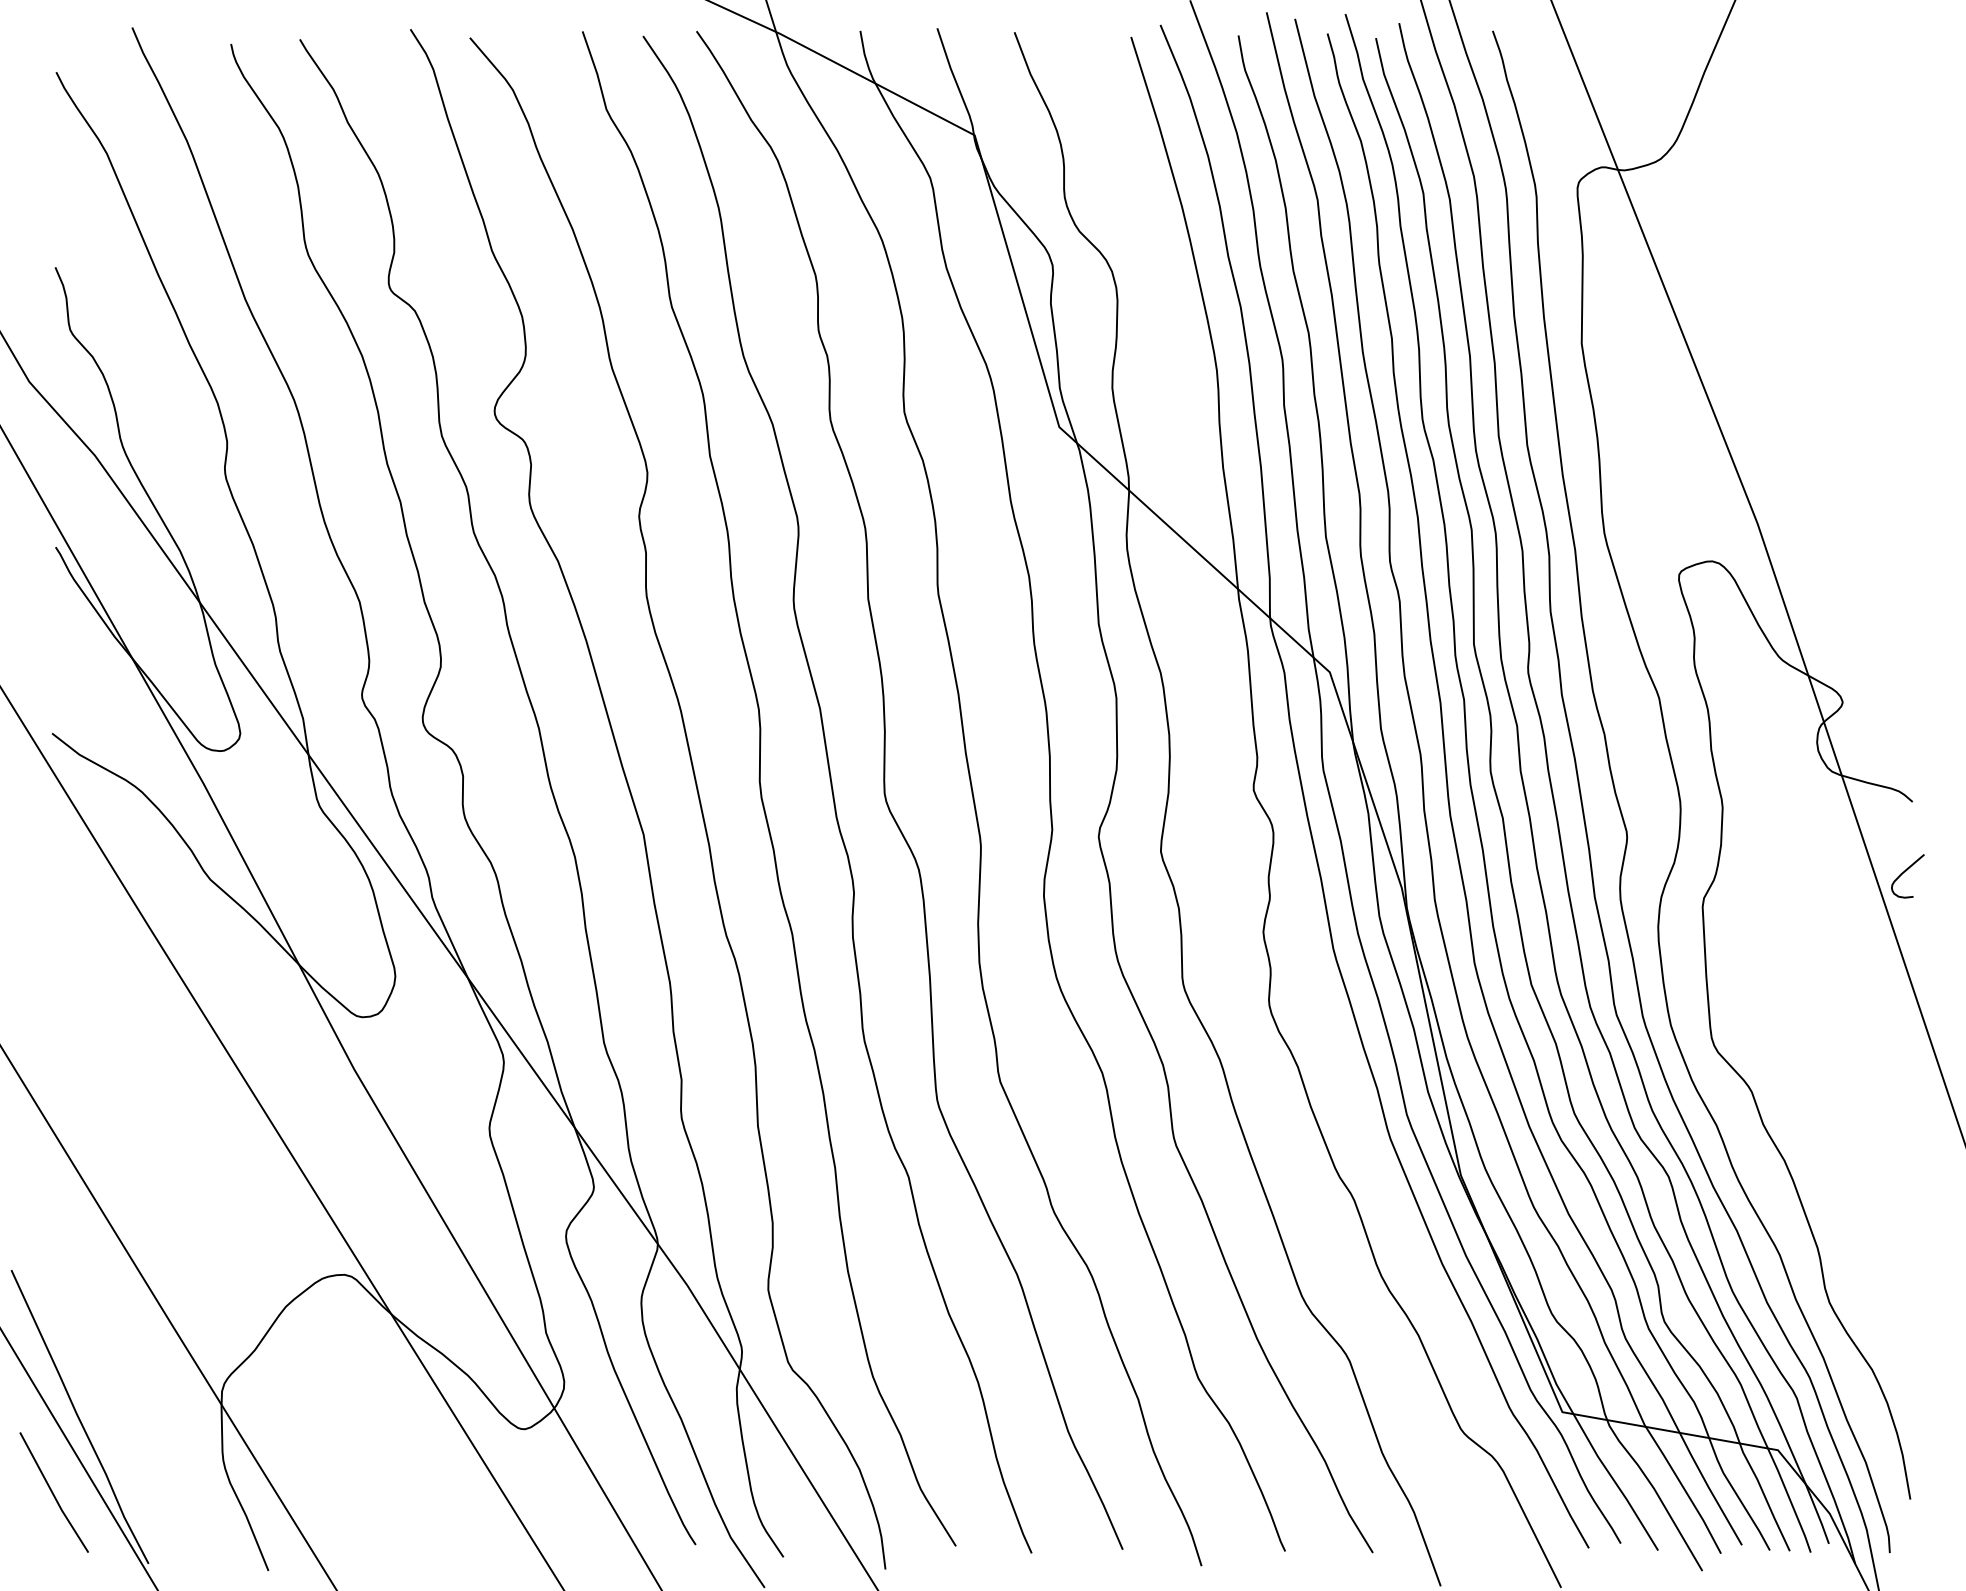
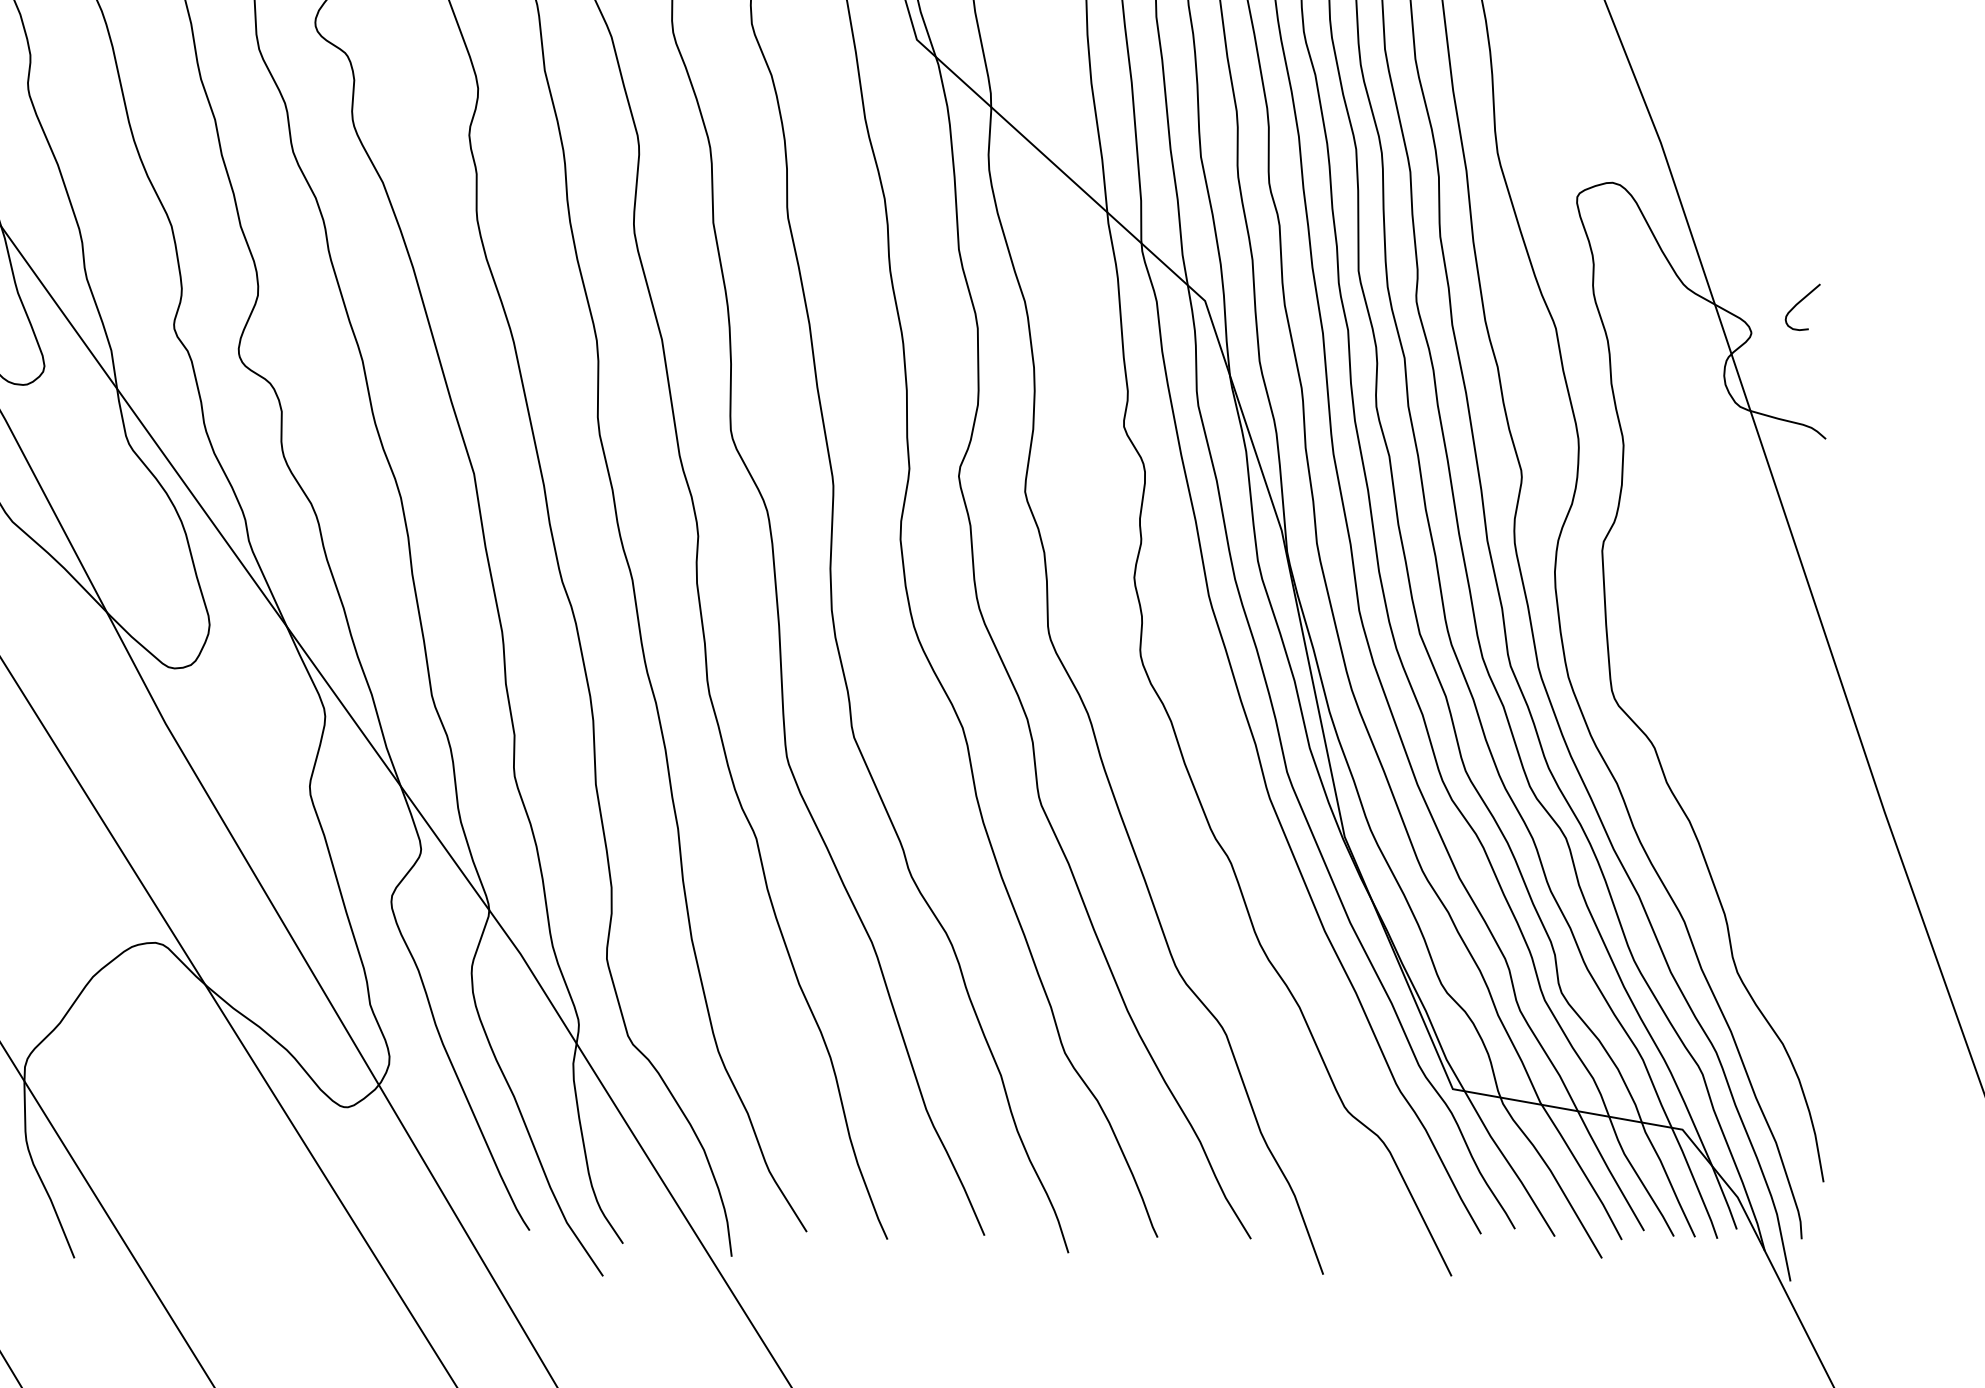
curve: (1905, 872) -> (1800, 303), moved

